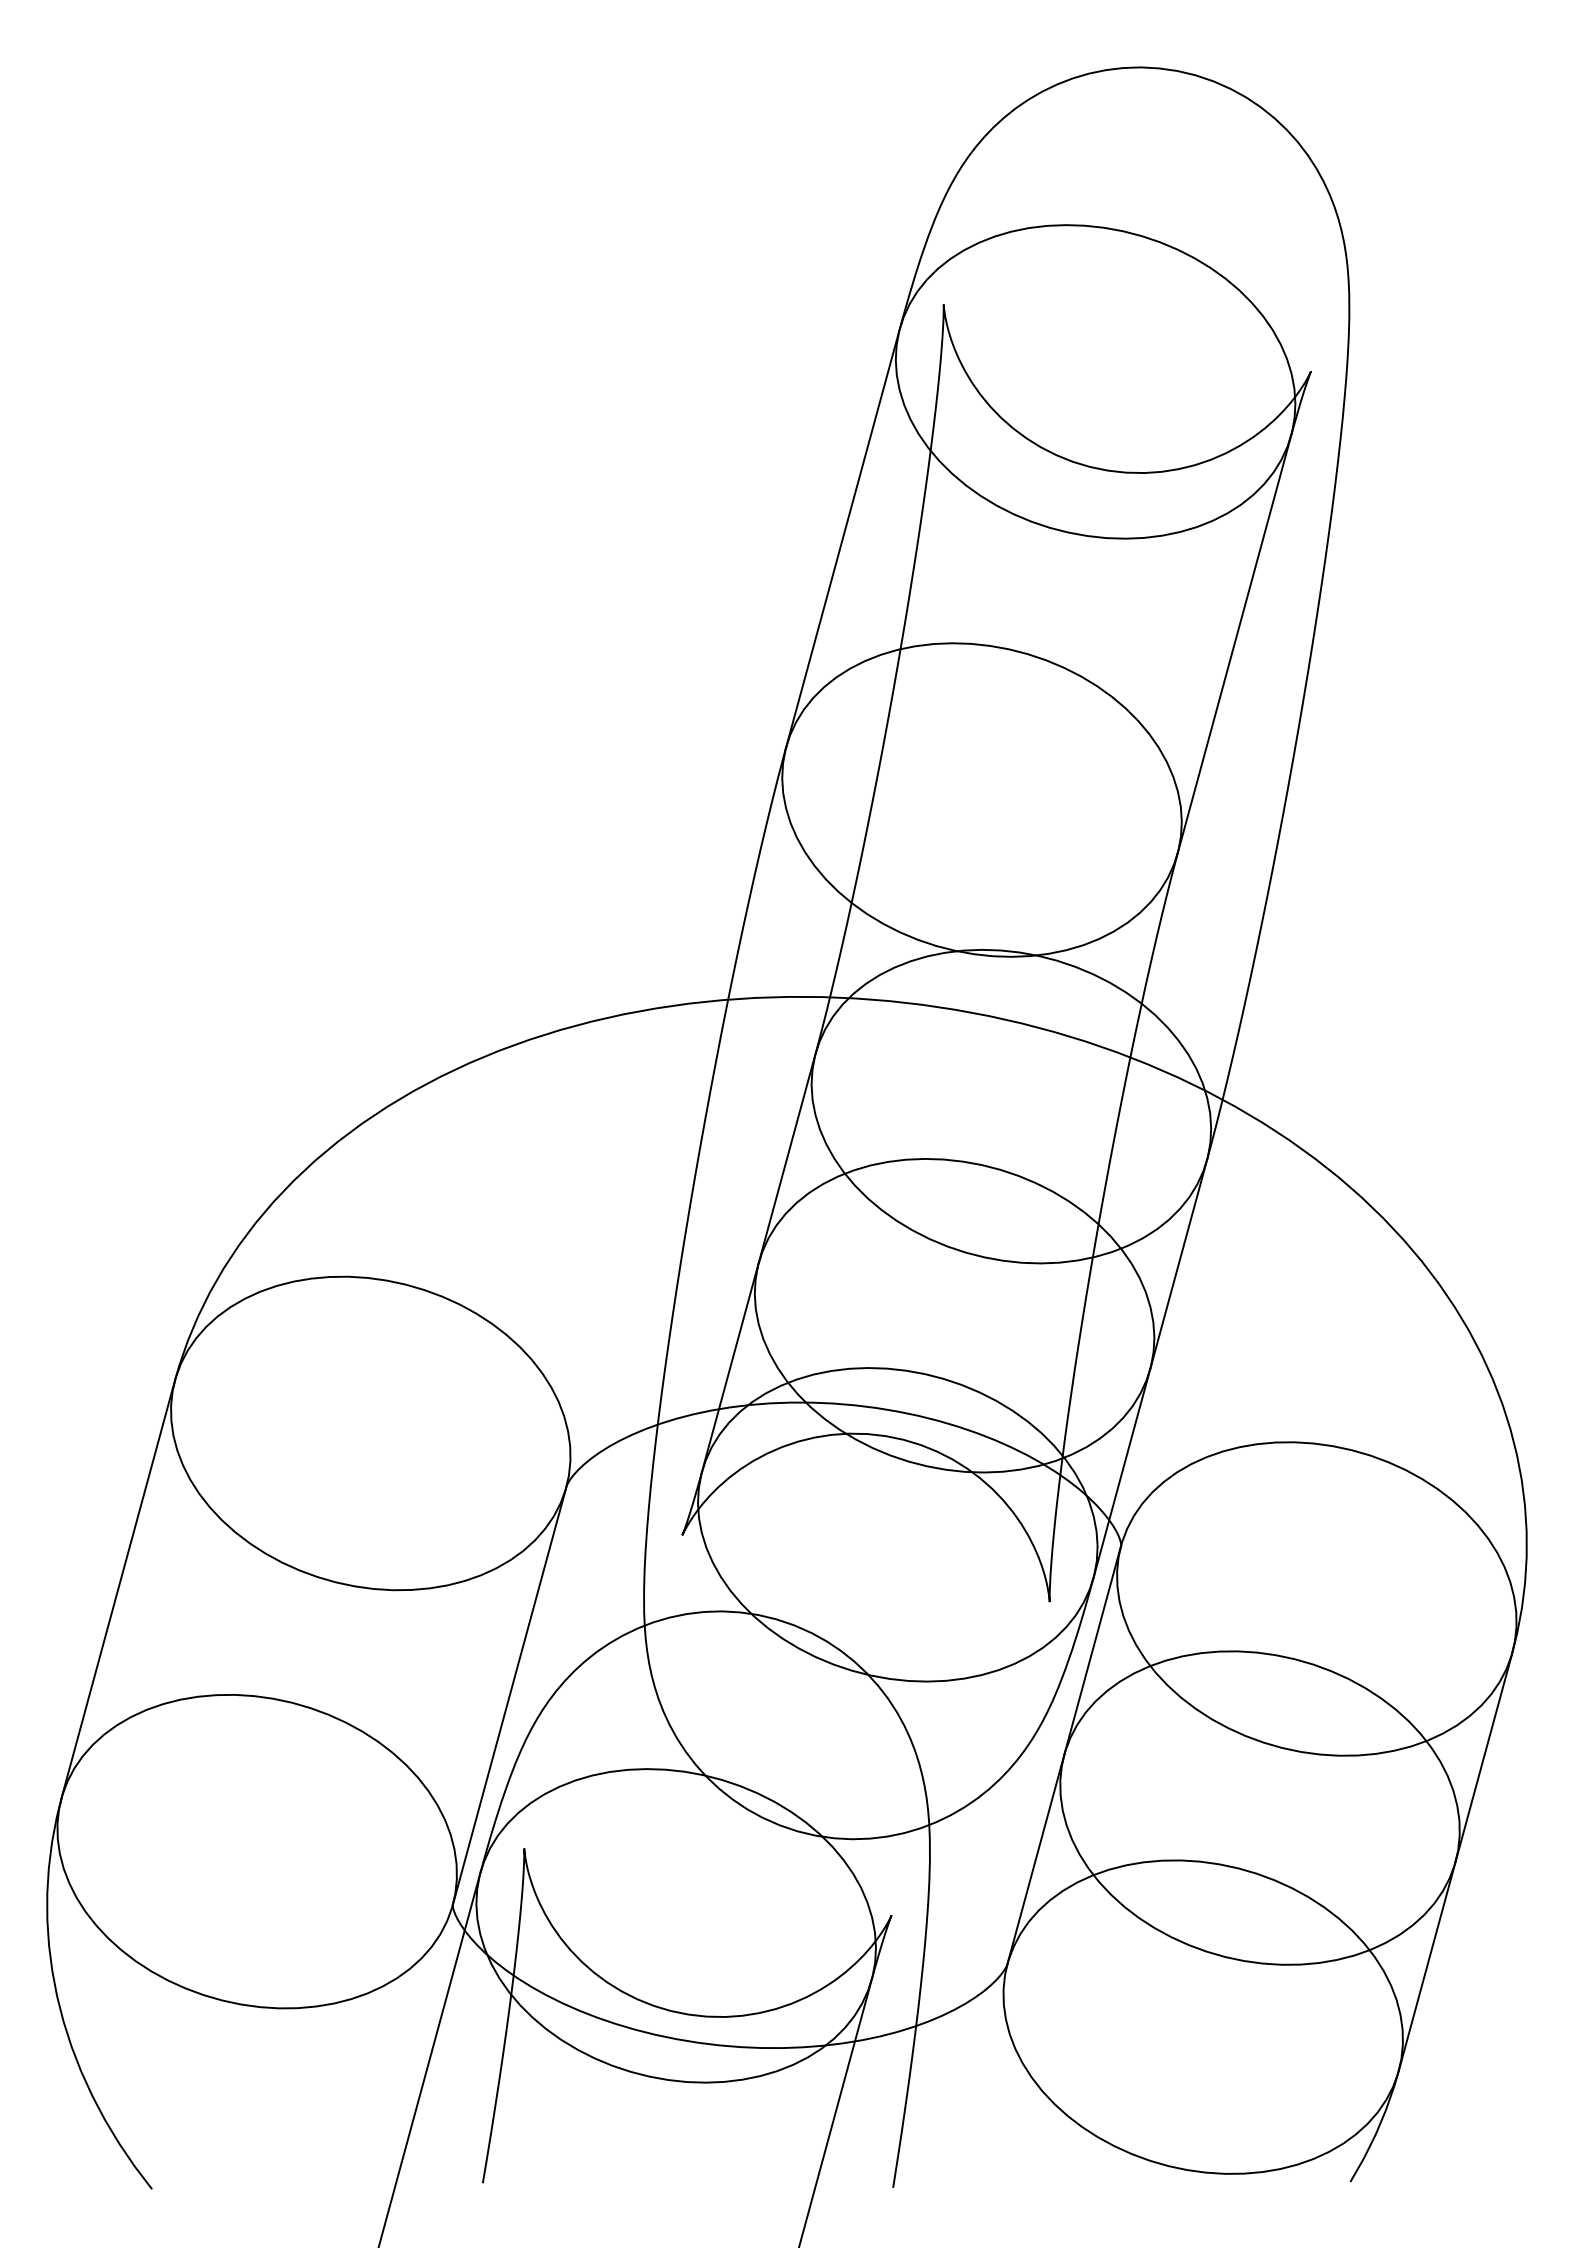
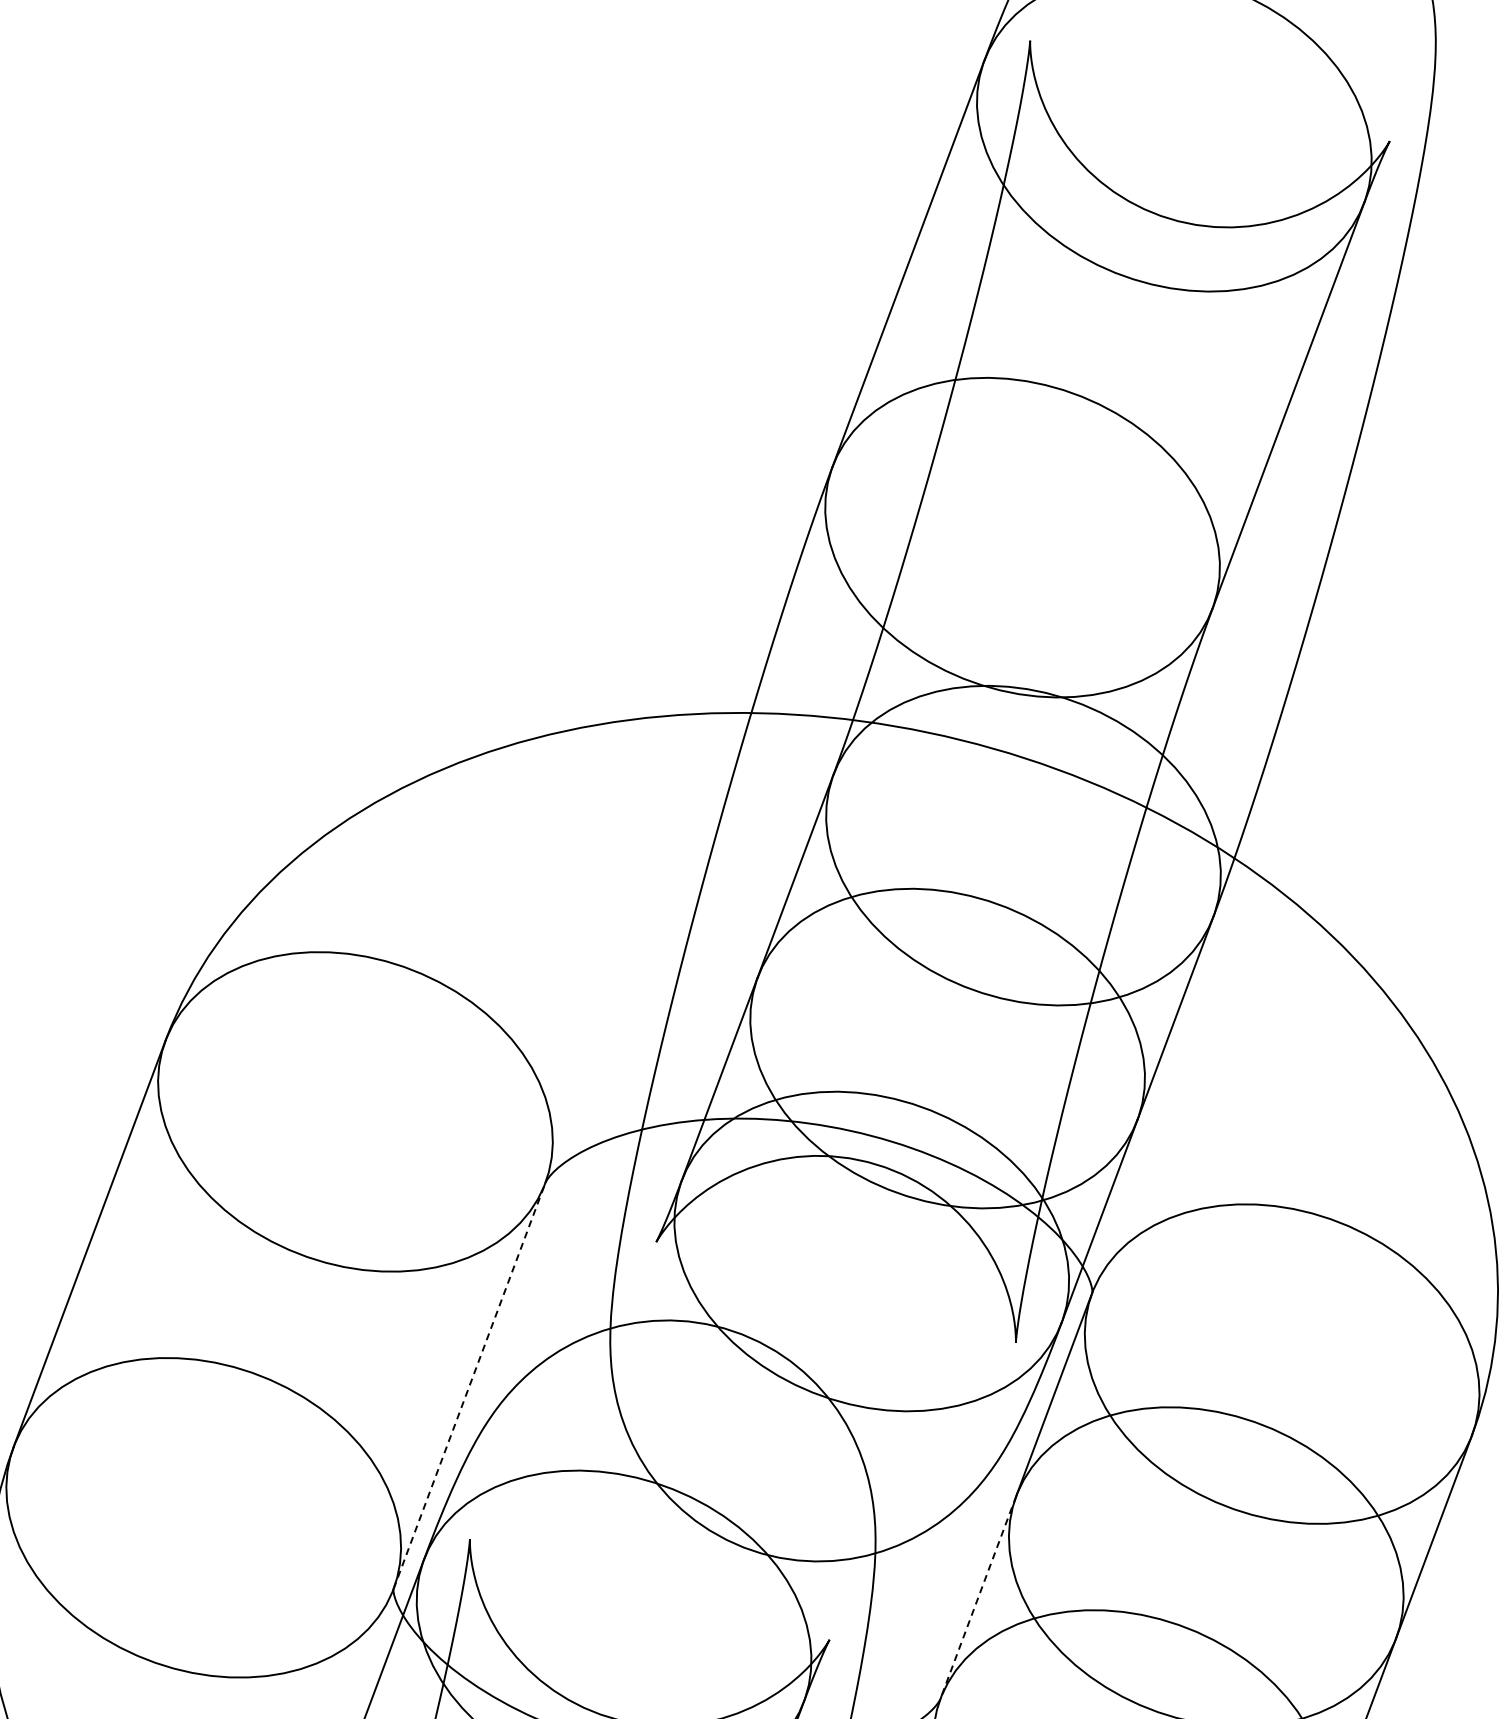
line: (509, 1695) -> (469, 1385), solid -> dashed
line: (1035, 1859) -> (977, 1597), solid -> dashed

